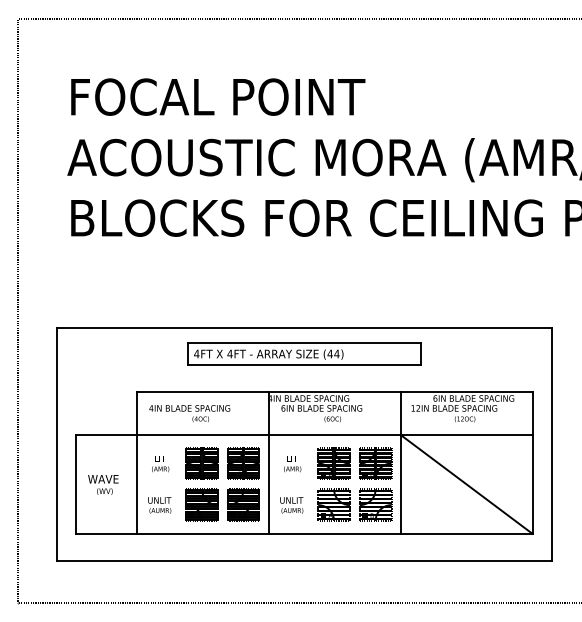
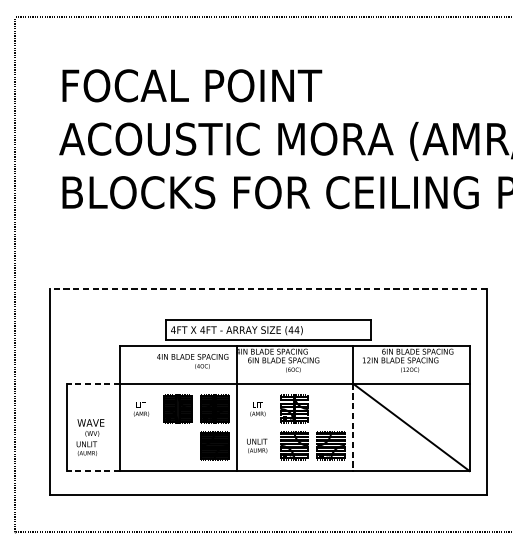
line: (304, 327) -> (268, 289), solid -> dashed
part: (304, 353) -> (268, 329), moved
text: (189, 413) -> (192, 361), moved
line: (105, 434) -> (92, 383), solid -> dashed
part: (375, 463) -> (331, 409), removed
line: (400, 484) -> (353, 427), solid -> dashed
part: (201, 504) -> (177, 445), removed
text: (159, 505) -> (86, 448), moved
line: (105, 533) -> (92, 470), solid -> dashed

